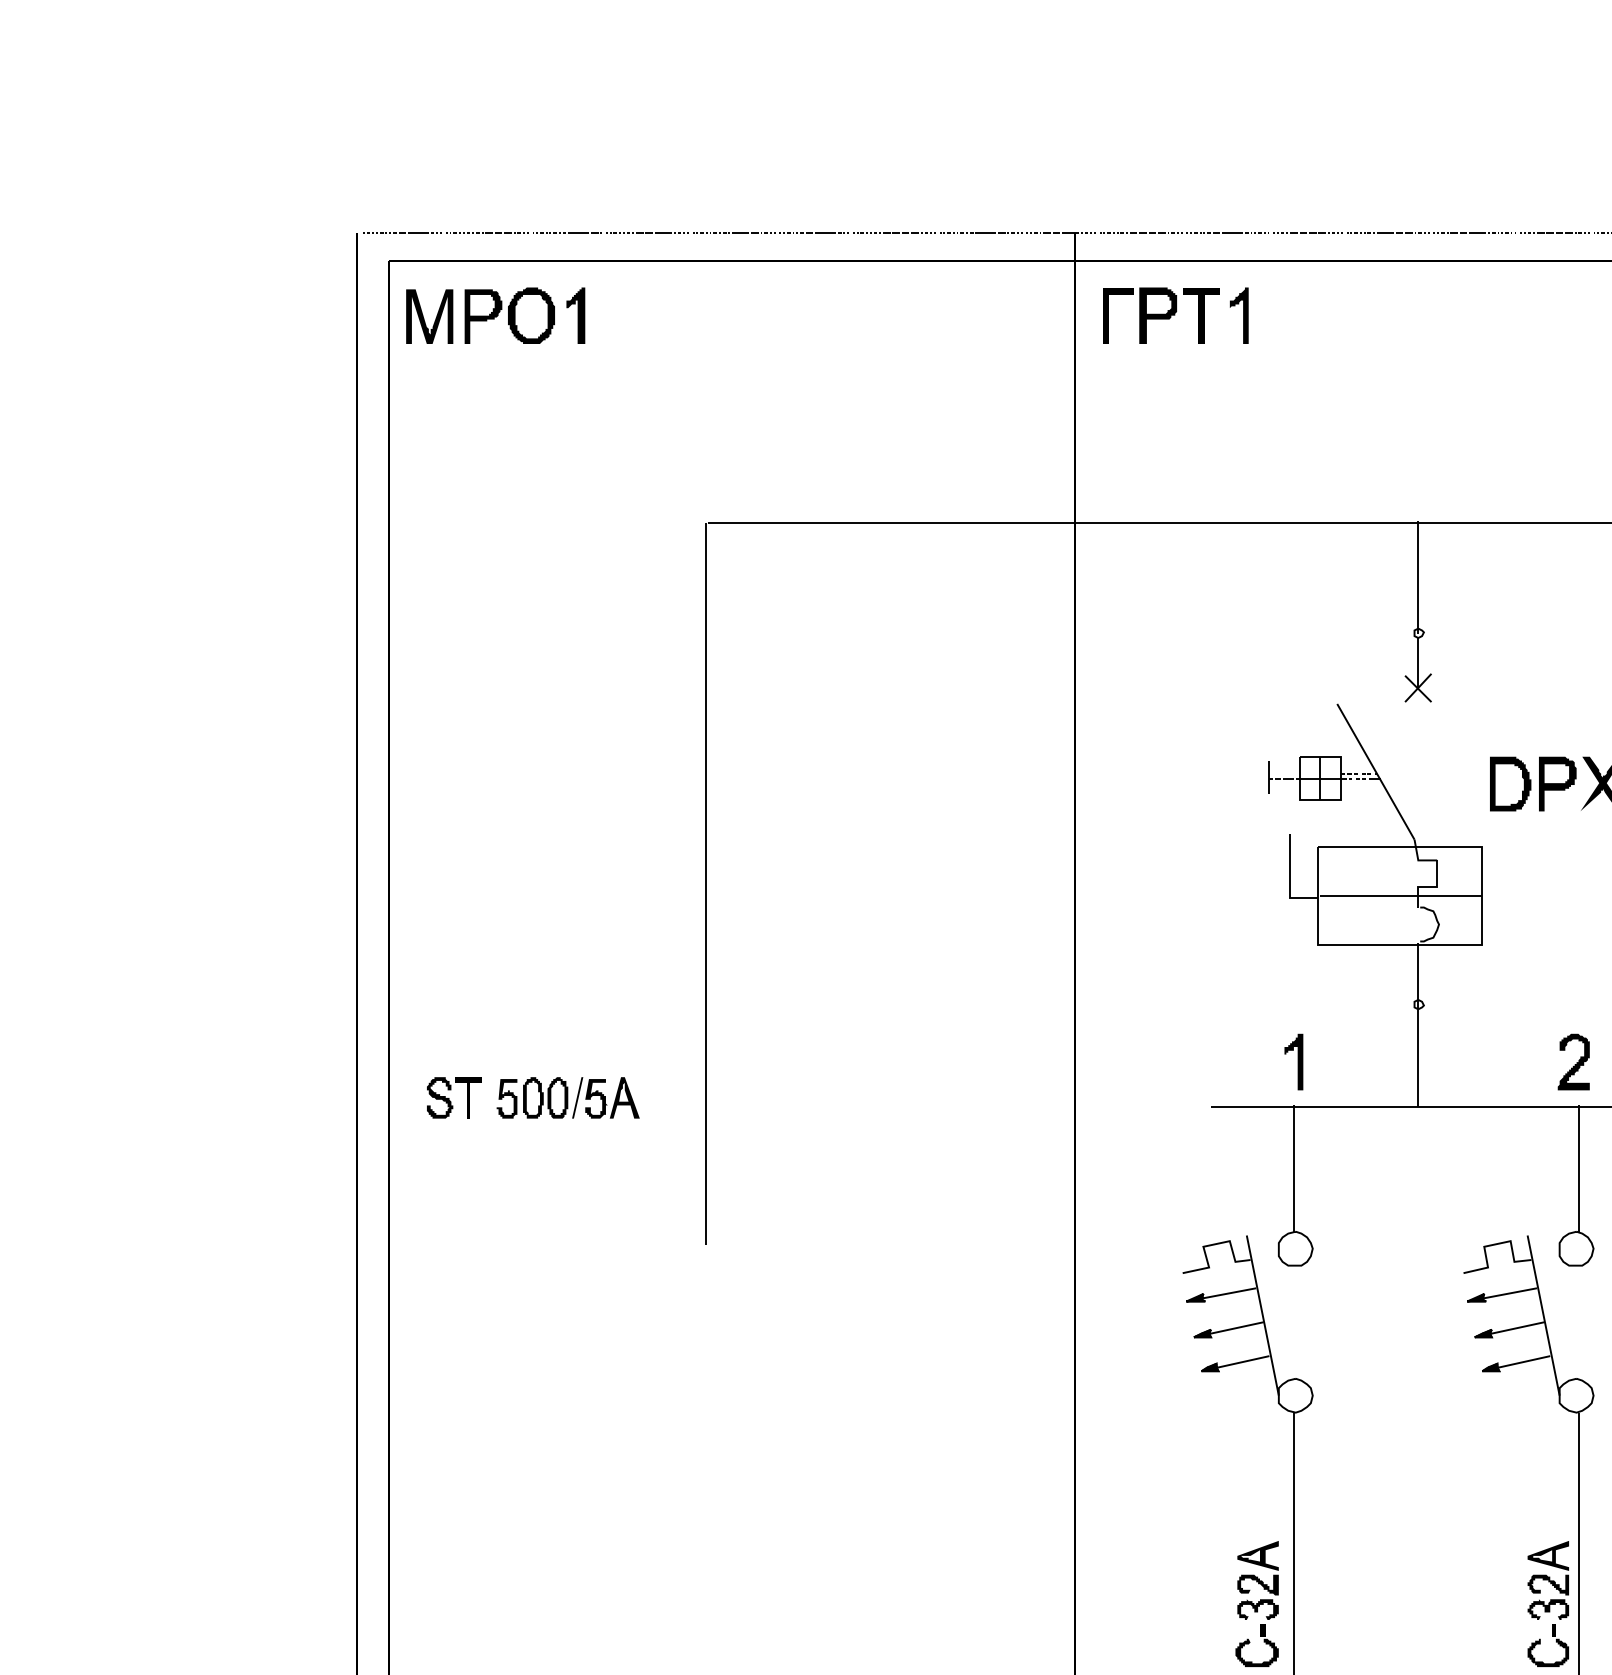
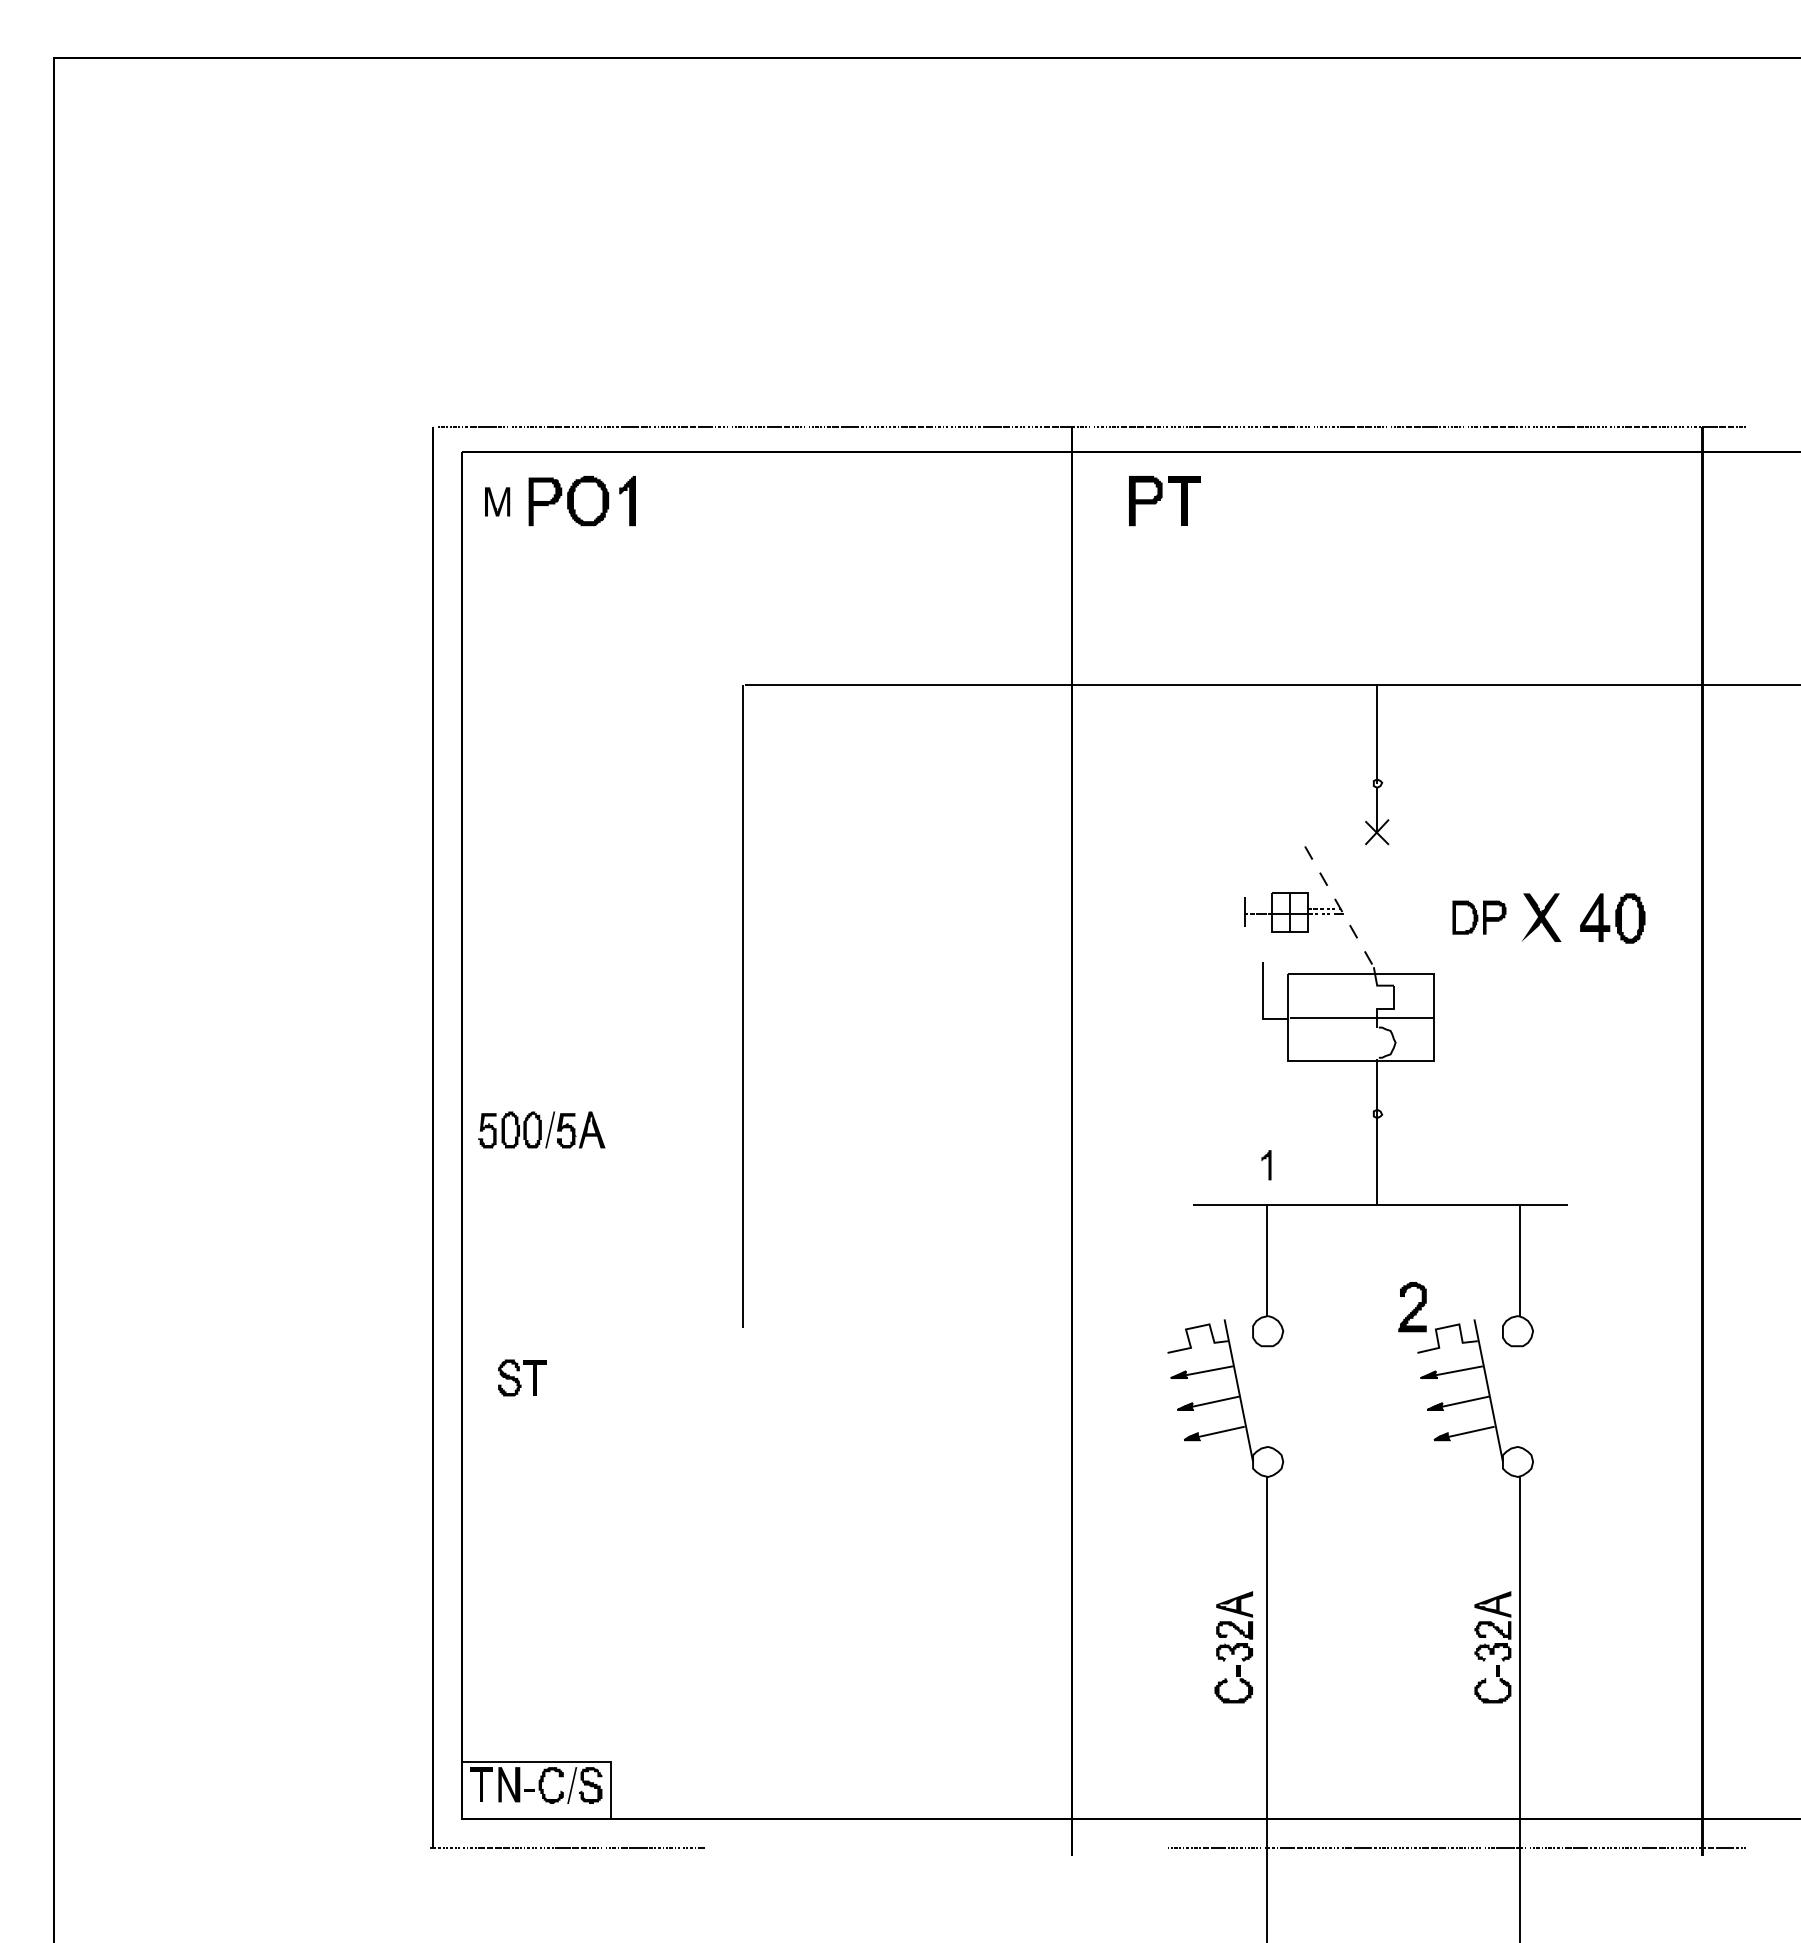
fill: (1118, 315) -> (1110, 500), removed
part: (429, 316) -> (497, 501), size x0.6
part: (1238, 316) -> (1217, 501), removed
line: (1375, 772) -> (1339, 907), solid -> dashed
part: (1533, 783) -> (1479, 917), size x0.7
part: (1293, 1062) -> (1266, 1165), size x0.6
part: (1573, 1062) -> (1412, 1307), moved
part: (454, 1097) -> (522, 1377), moved
part: (567, 1097) -> (541, 1129), moved

